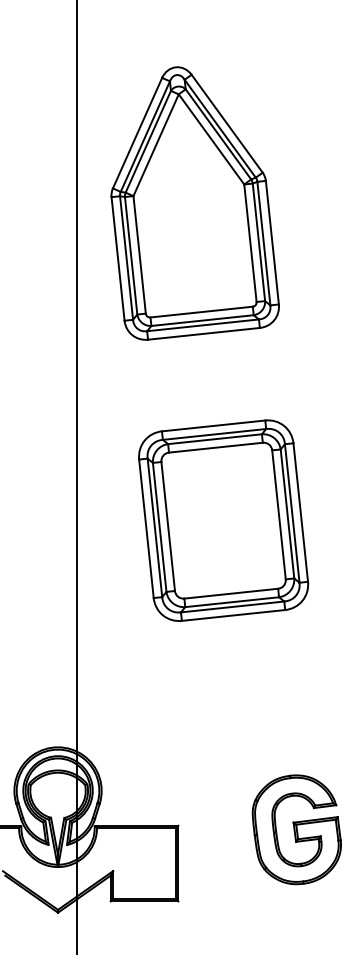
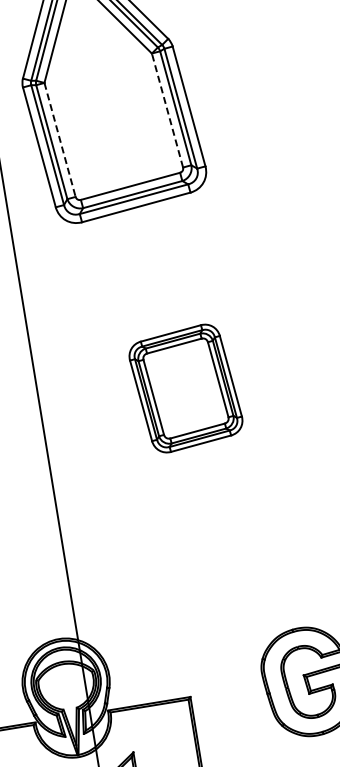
line: (250, 242) -> (167, 109), solid -> dashed
line: (139, 255) -> (60, 140), solid -> dashed
part: (223, 520) -> (185, 388), size x0.6

